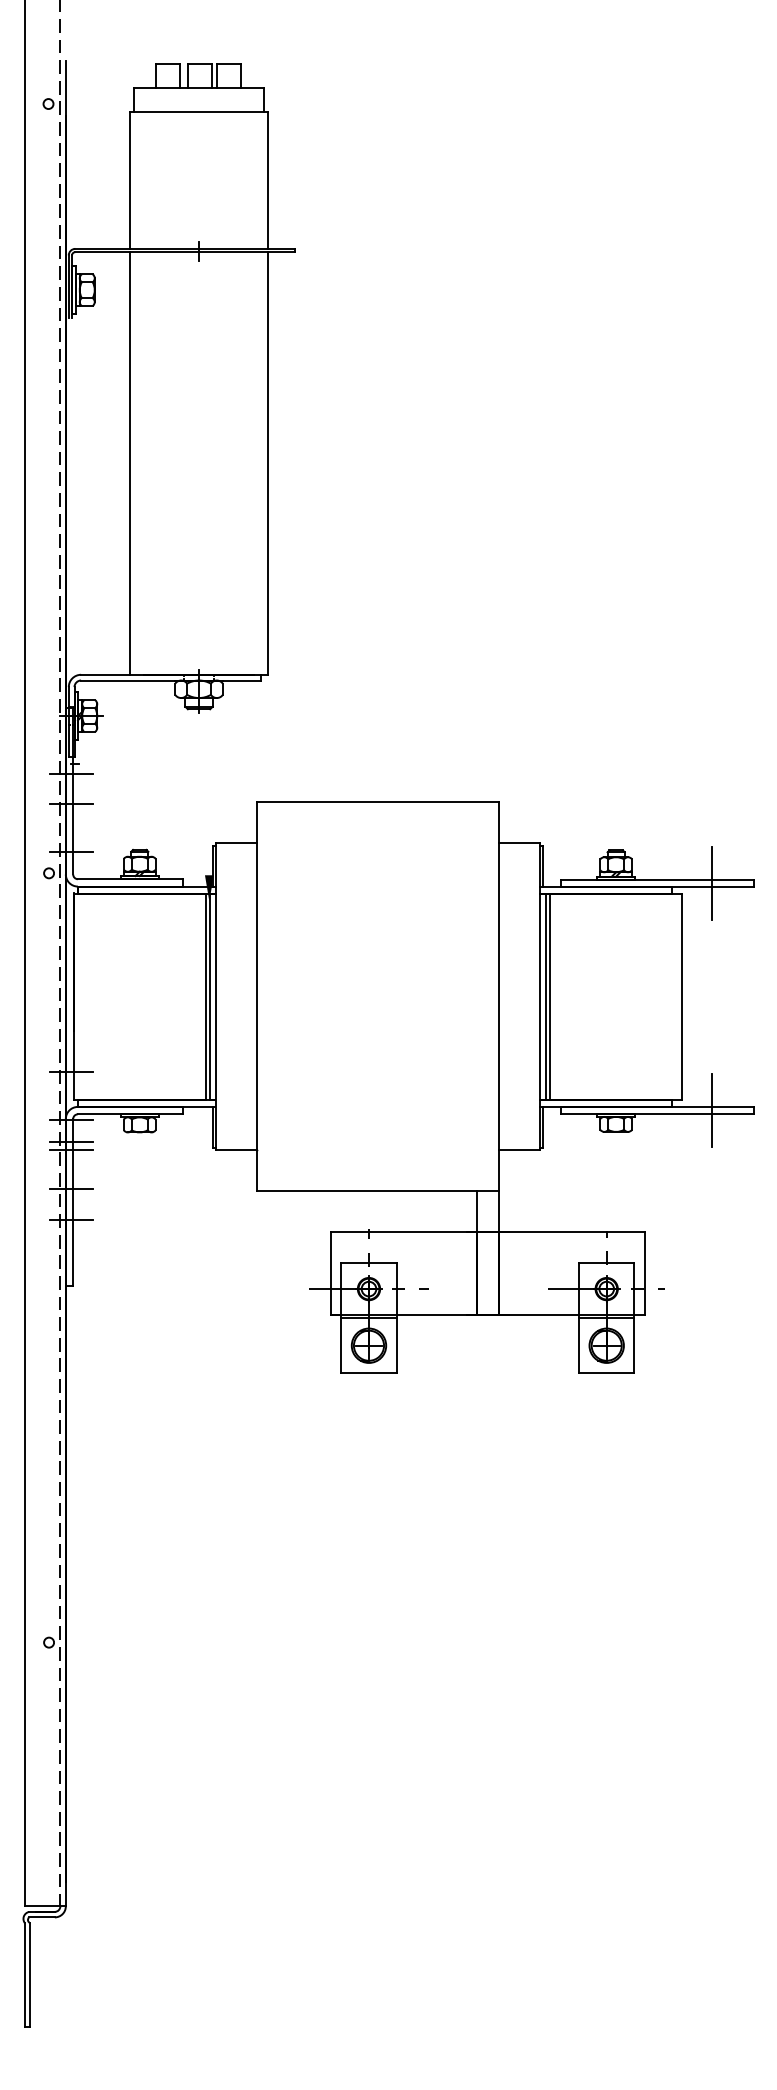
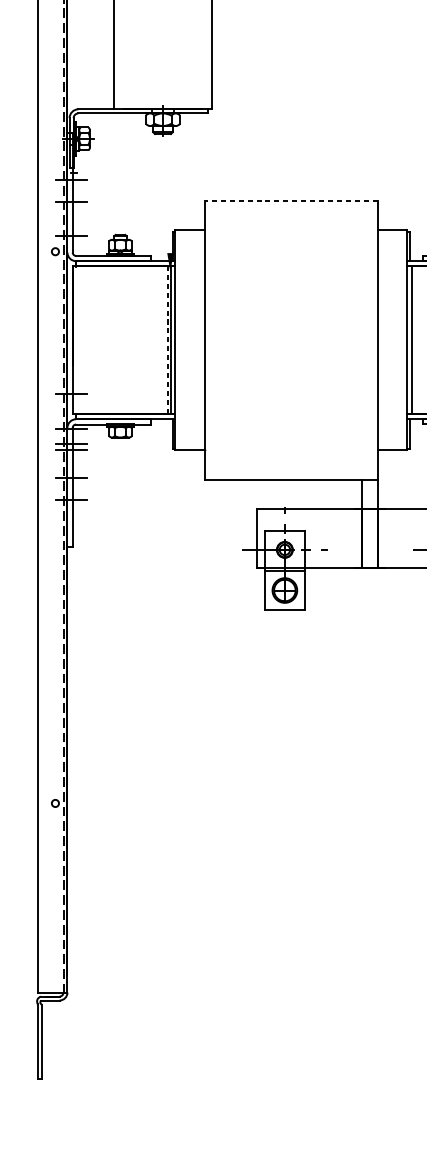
line: (377, 802) -> (290, 200), solid -> dashed
line: (205, 996) -> (167, 340), solid -> dashed
line: (550, 996) -> (415, 340), removed

